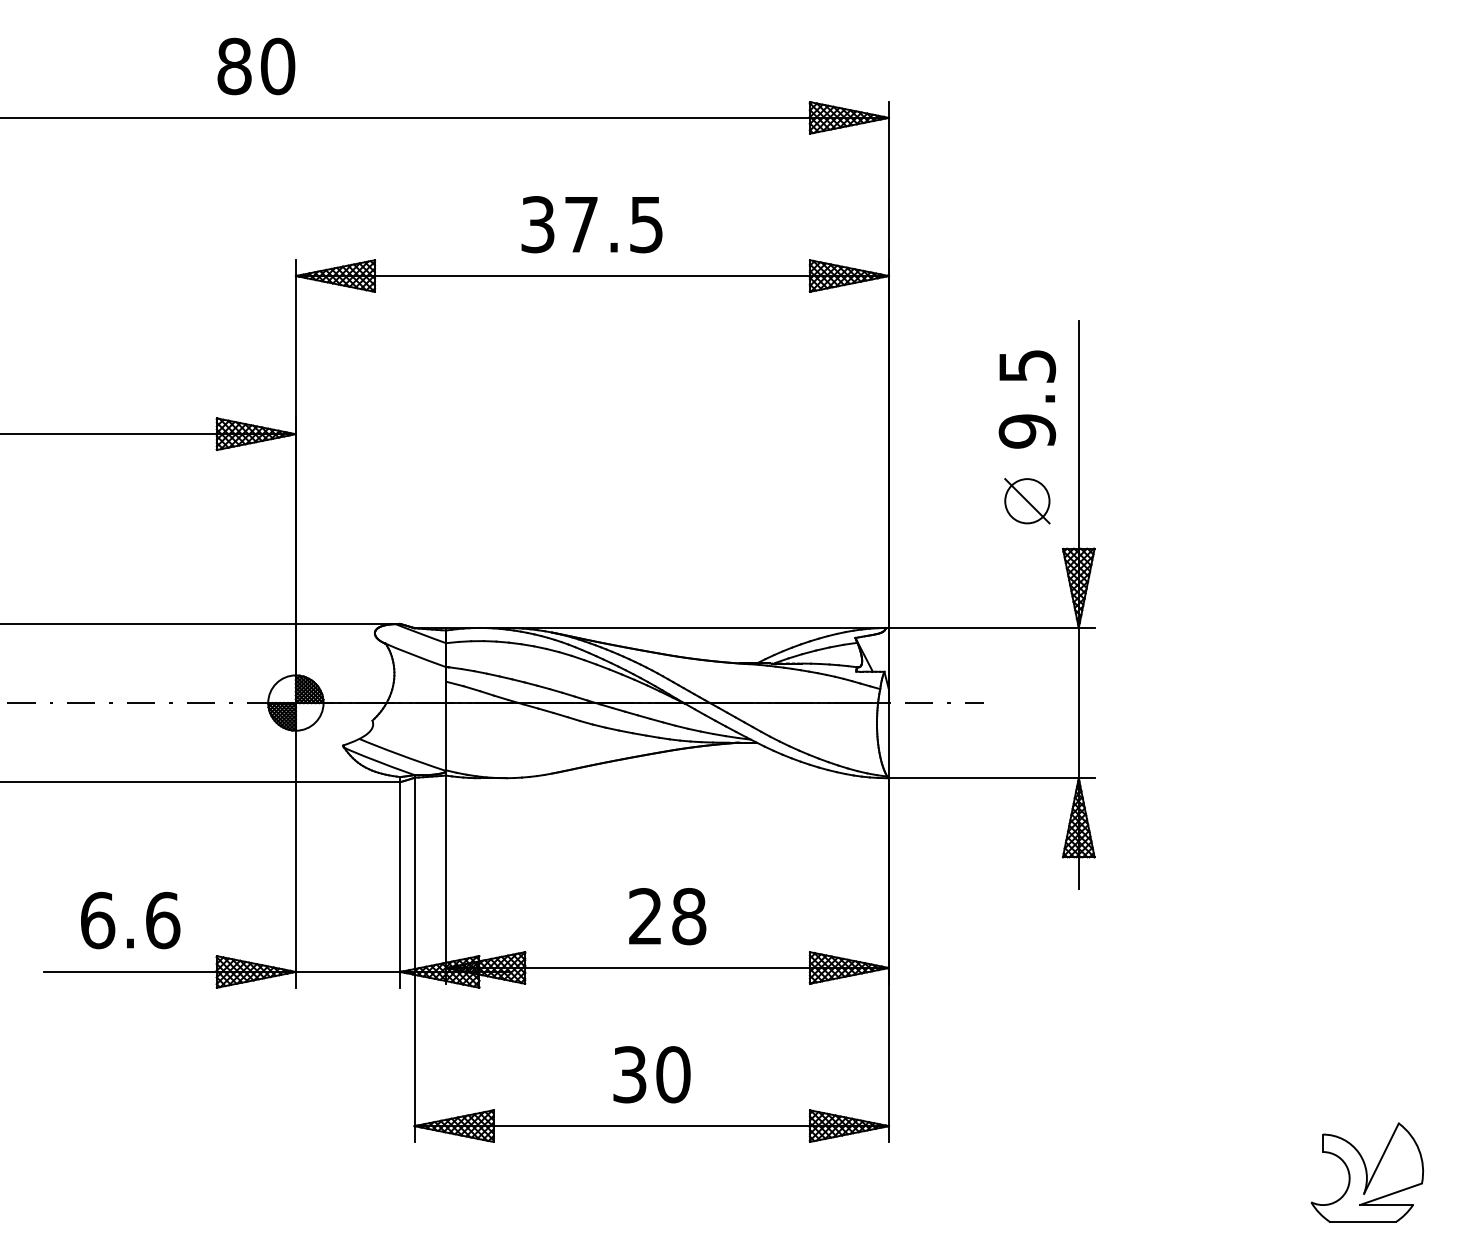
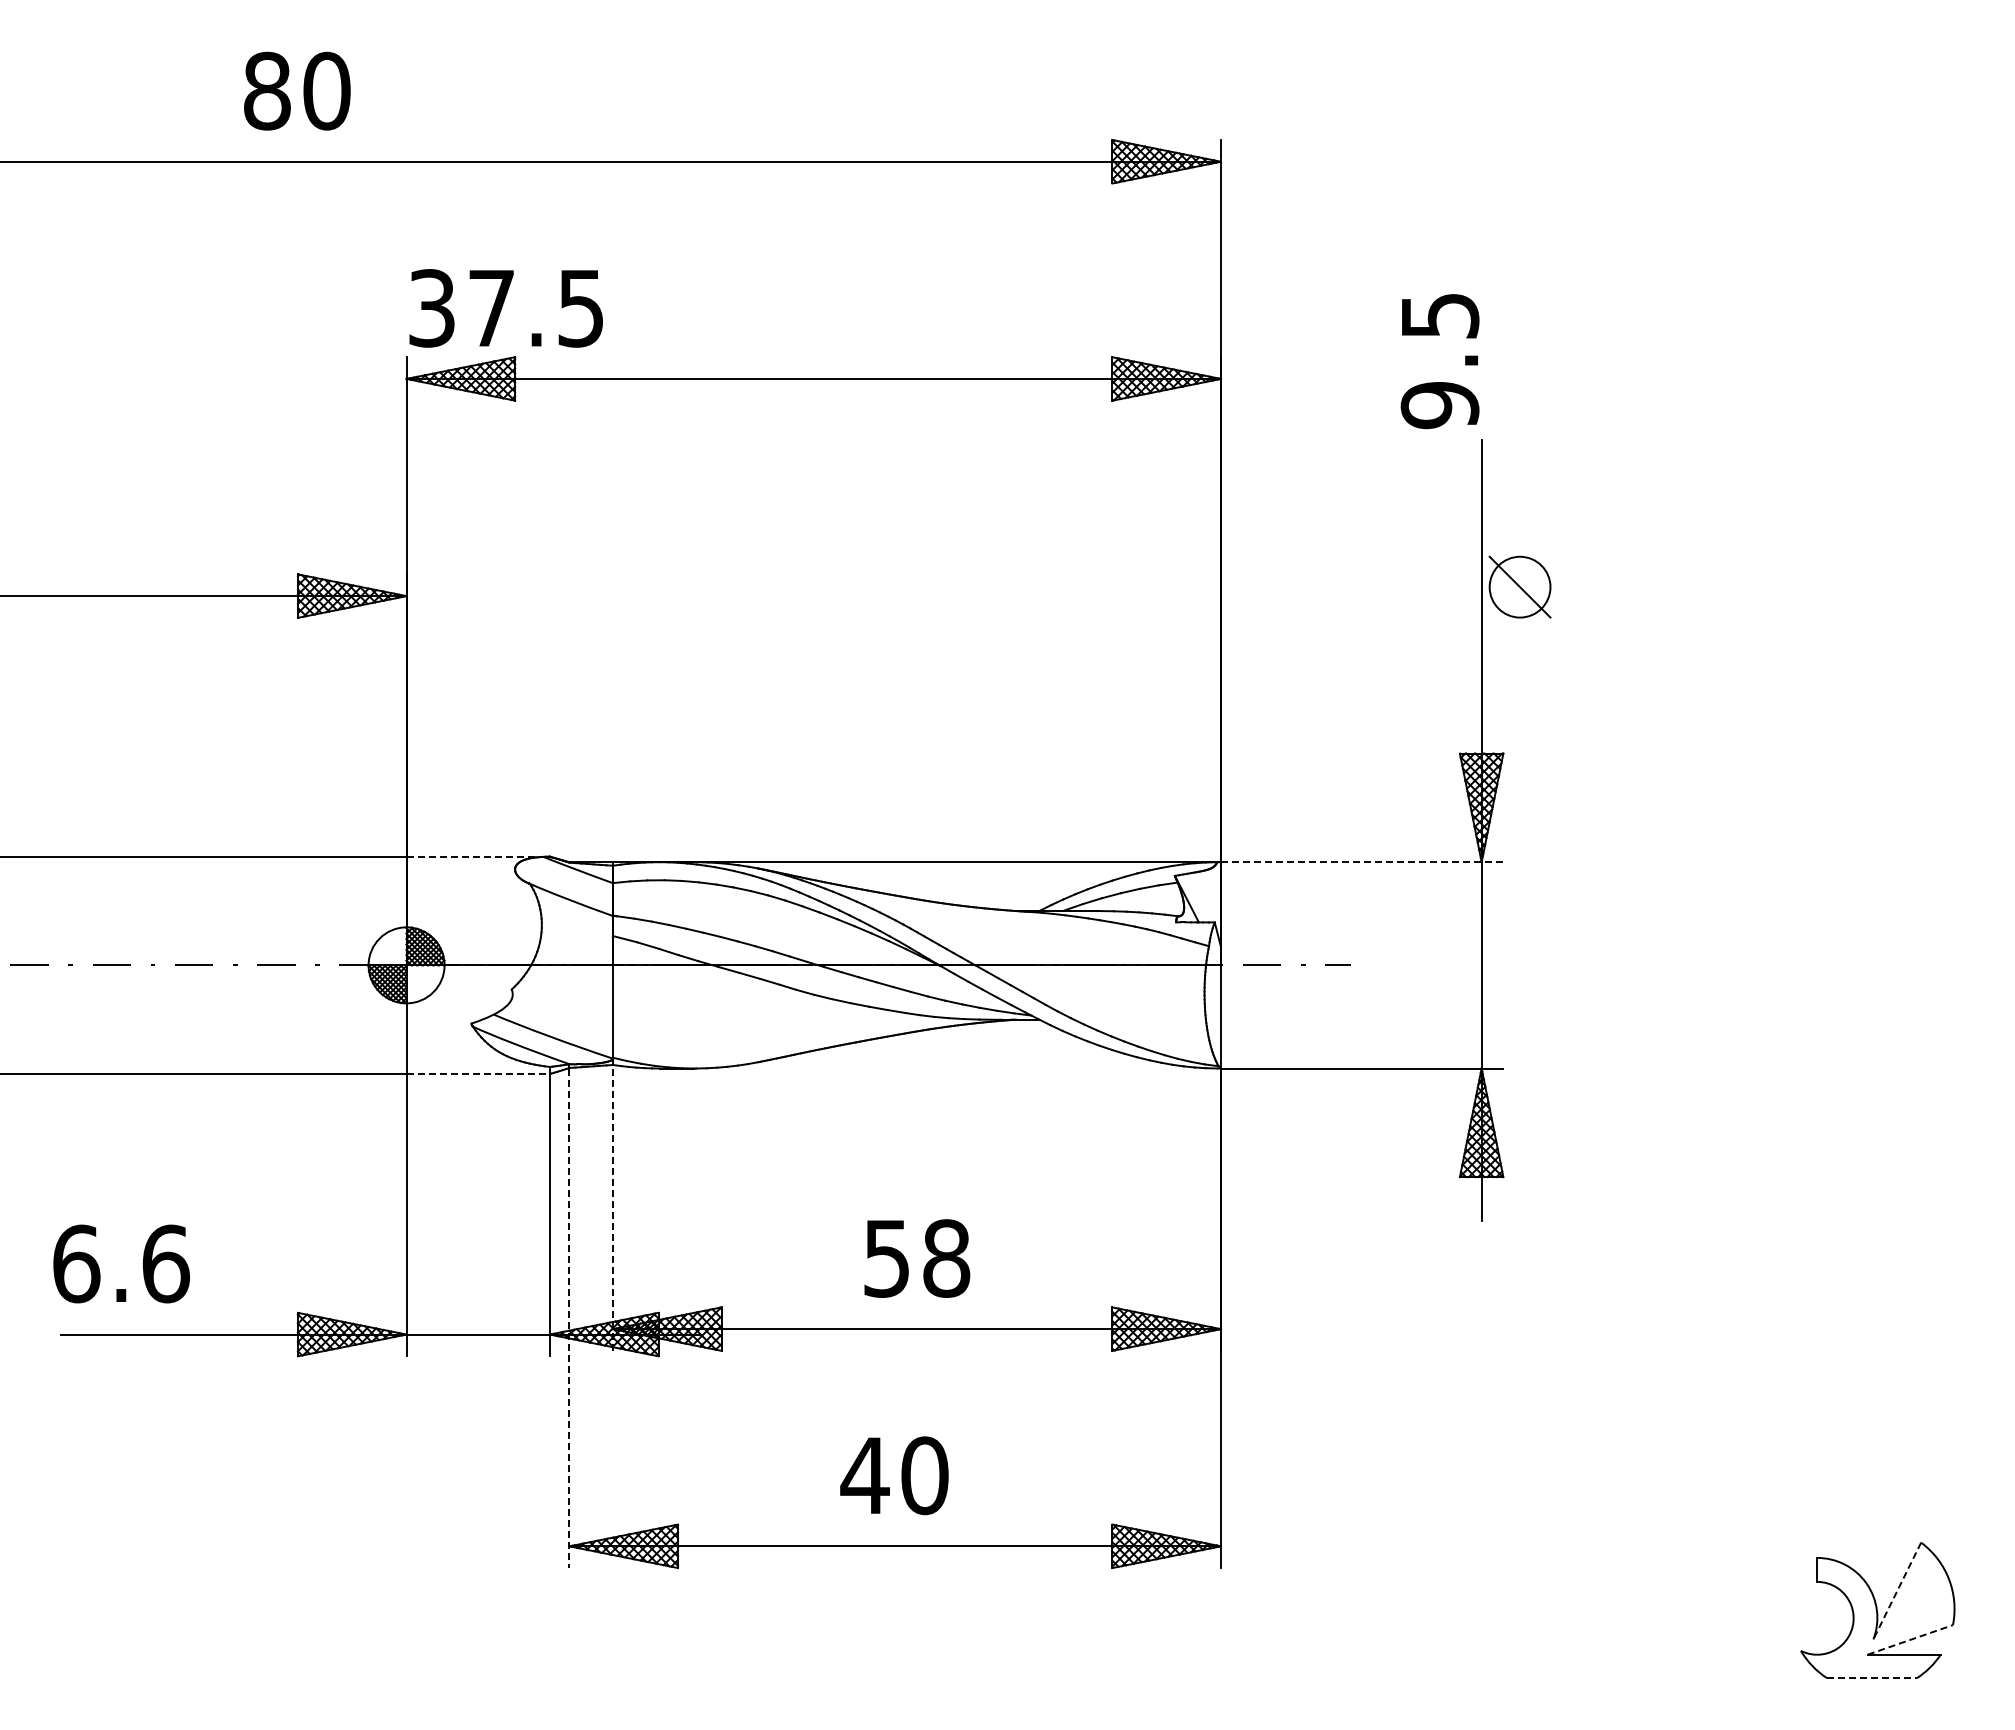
text: (256, 66) -> (297, 90), moved
text: (591, 224) -> (505, 308), moved
text: (1026, 399) -> (1439, 361), moved
part: (1026, 500) -> (1519, 586), moved
line: (348, 623) -> (478, 856), solid -> dashed
line: (991, 628) -> (1361, 862), solid -> dashed
line: (348, 781) -> (478, 1073), solid -> dashed
line: (445, 881) -> (612, 1210), solid -> dashed
text: (645, 916) -> (886, 1258), 28 -> 58
text: (130, 920) -> (121, 1263), moved
line: (414, 960) -> (569, 1318), solid -> dashed
text: (629, 1074) -> (864, 1475), 30 -> 40
line: (1381, 1159) -> (1897, 1591), solid -> dashed
line: (1391, 1193) -> (1910, 1639), solid -> dashed
line: (1363, 1222) -> (1872, 1678), solid -> dashed

